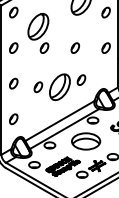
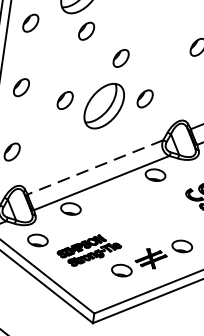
part: (74, 47) -> (119, 57), moved
line: (59, 121) -> (94, 168), solid -> dashed
part: (86, 141) -> (138, 211), removed

